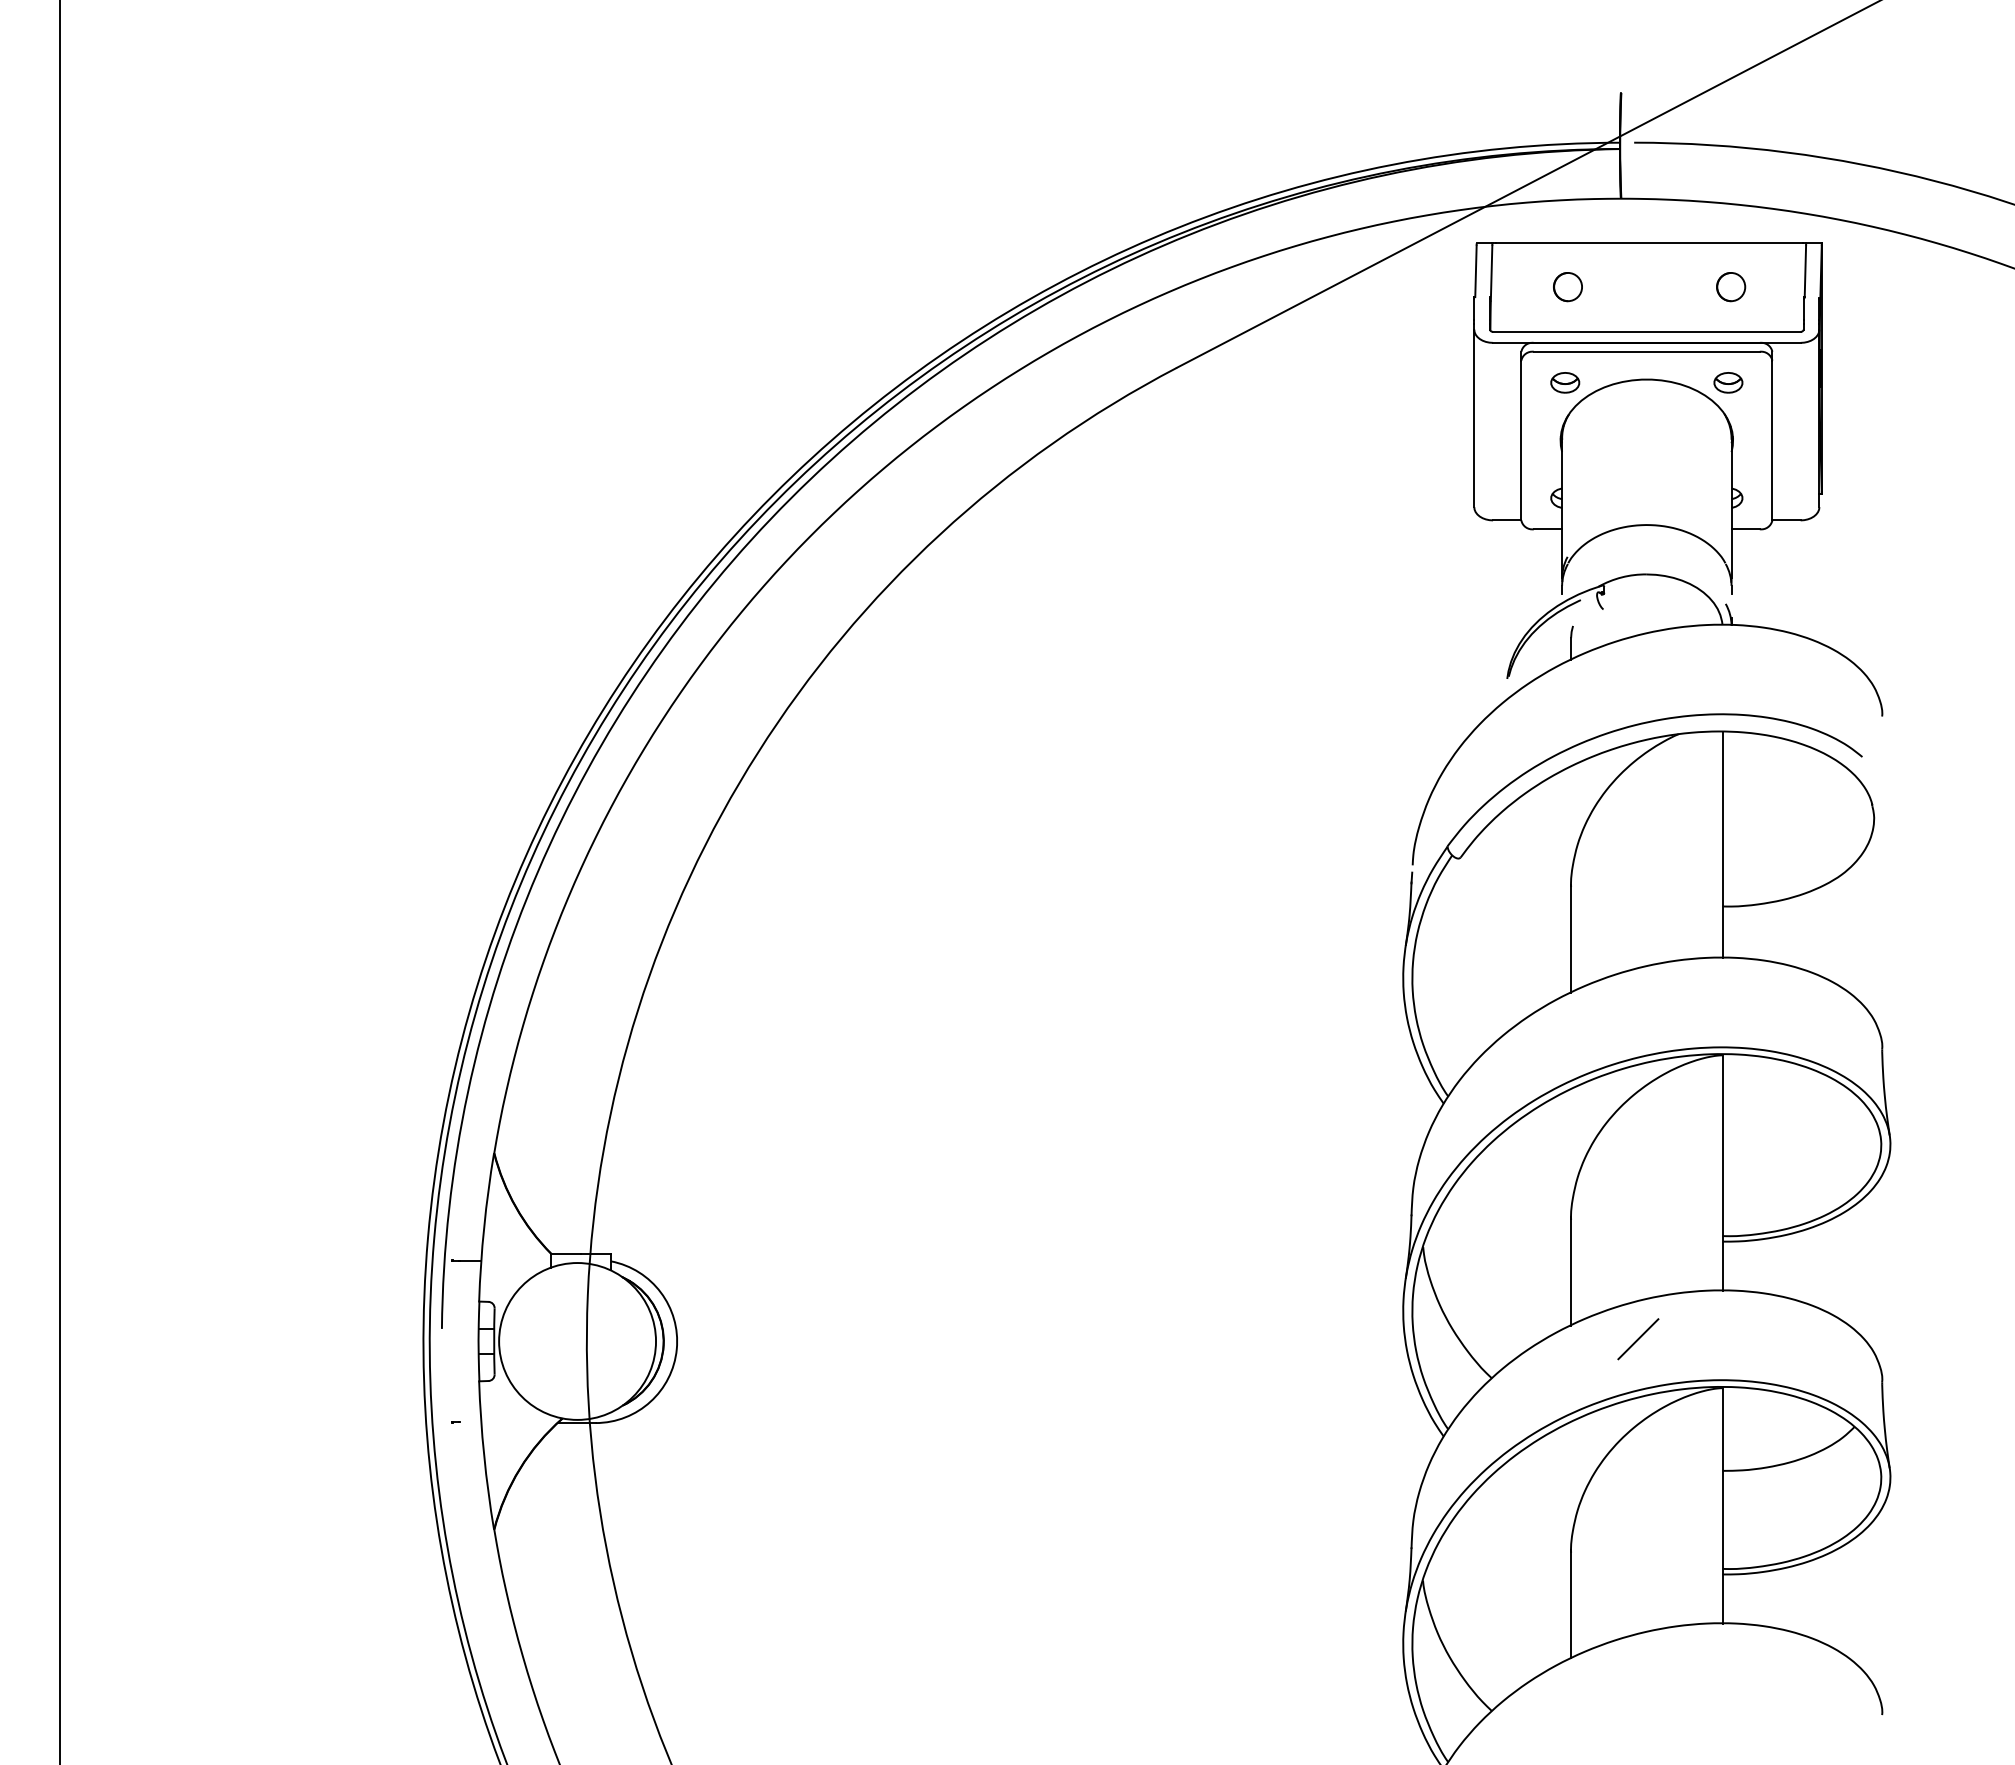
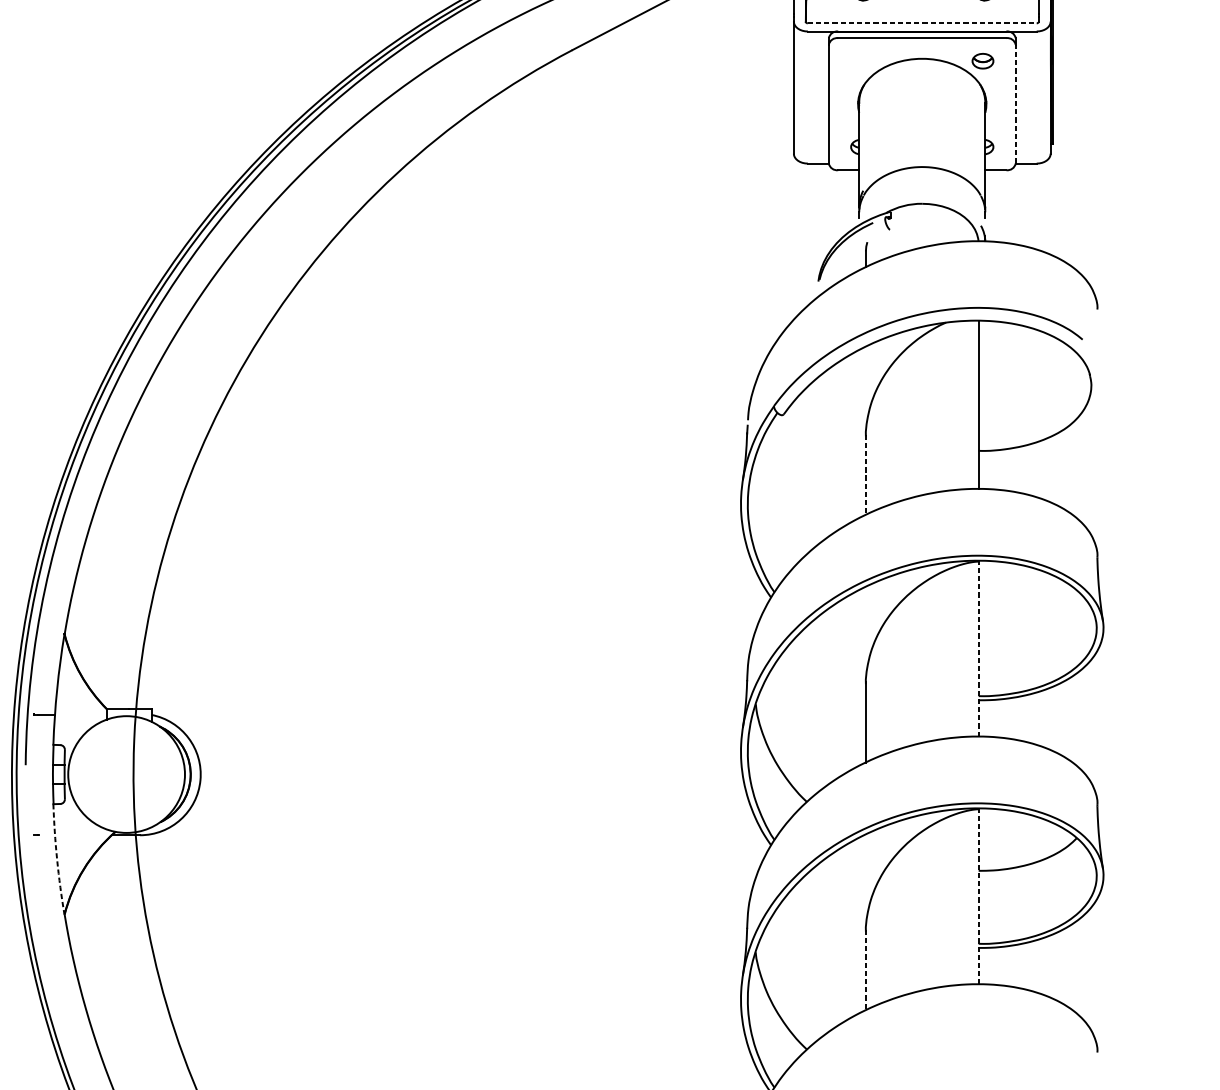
line: (1646, 331) -> (922, 23), solid -> dashed
part: (1565, 382) -> (861, 60), removed
line: (1772, 440) -> (1015, 104), solid -> dashed
line: (1571, 939) -> (866, 475), solid -> dashed
line: (1722, 1172) -> (978, 648), solid -> dashed
line: (1638, 1339) -> (916, 773), removed
arc: (484, 1455) -> (57, 859), solid -> dashed
line: (1722, 1505) -> (978, 896), solid -> dashed
line: (1571, 1604) -> (866, 970), solid -> dashed

